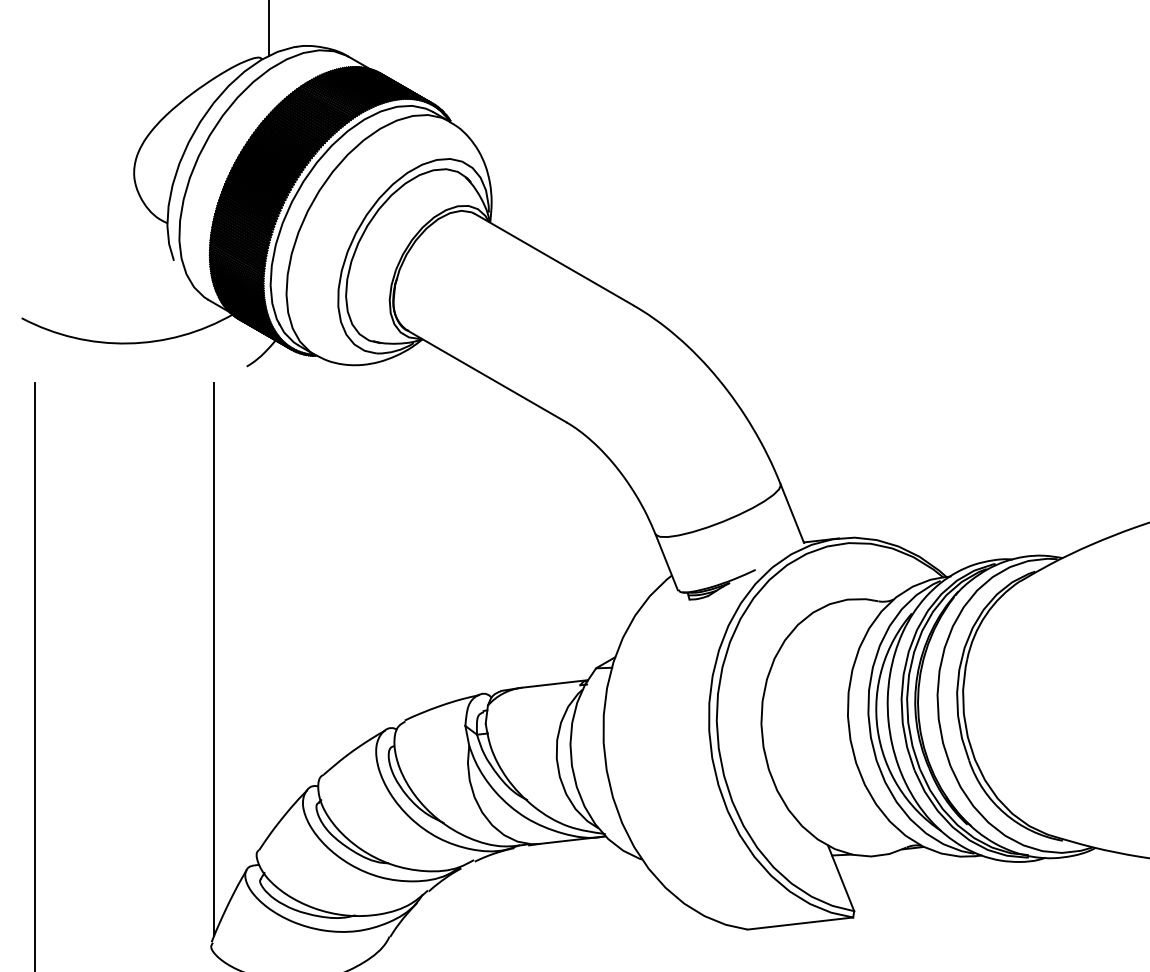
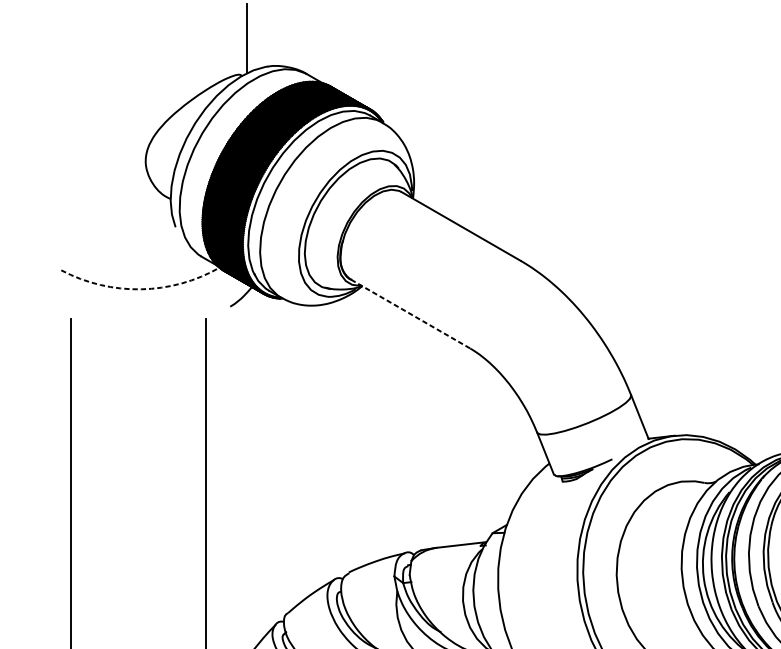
arc: (128, 343) -> (141, 289), solid -> dashed
line: (487, 376) -> (411, 314), solid -> dashed

